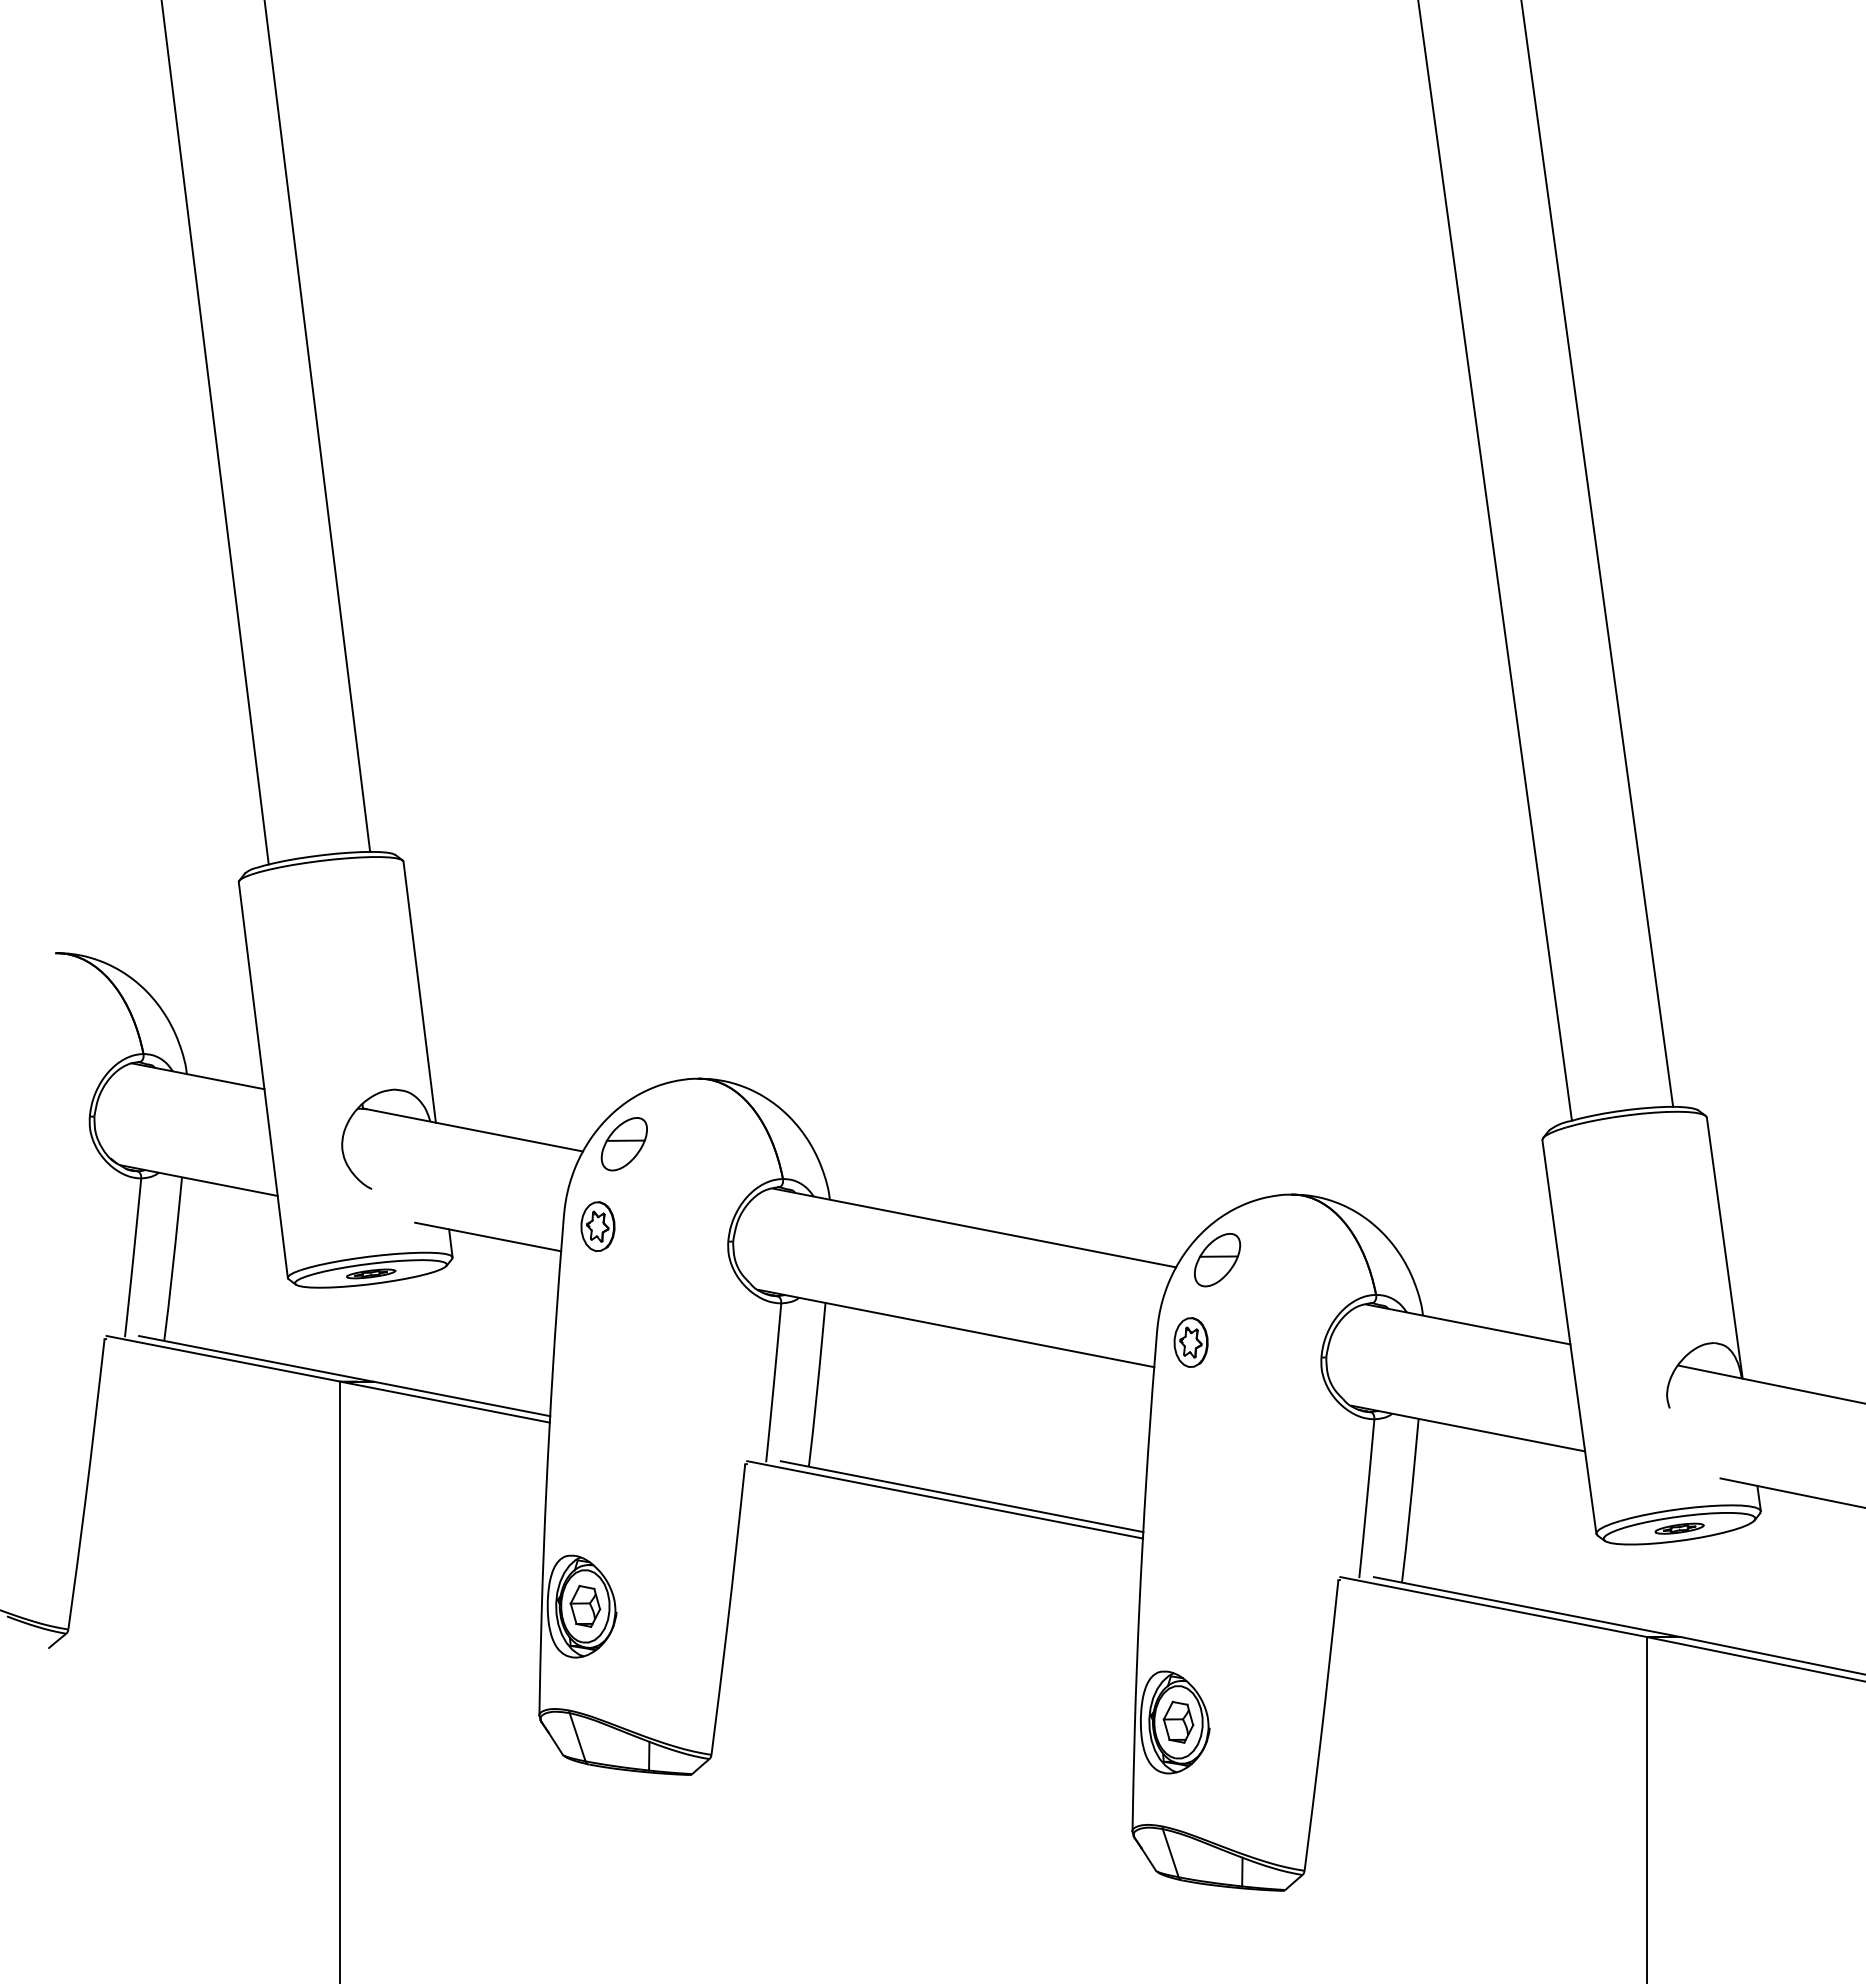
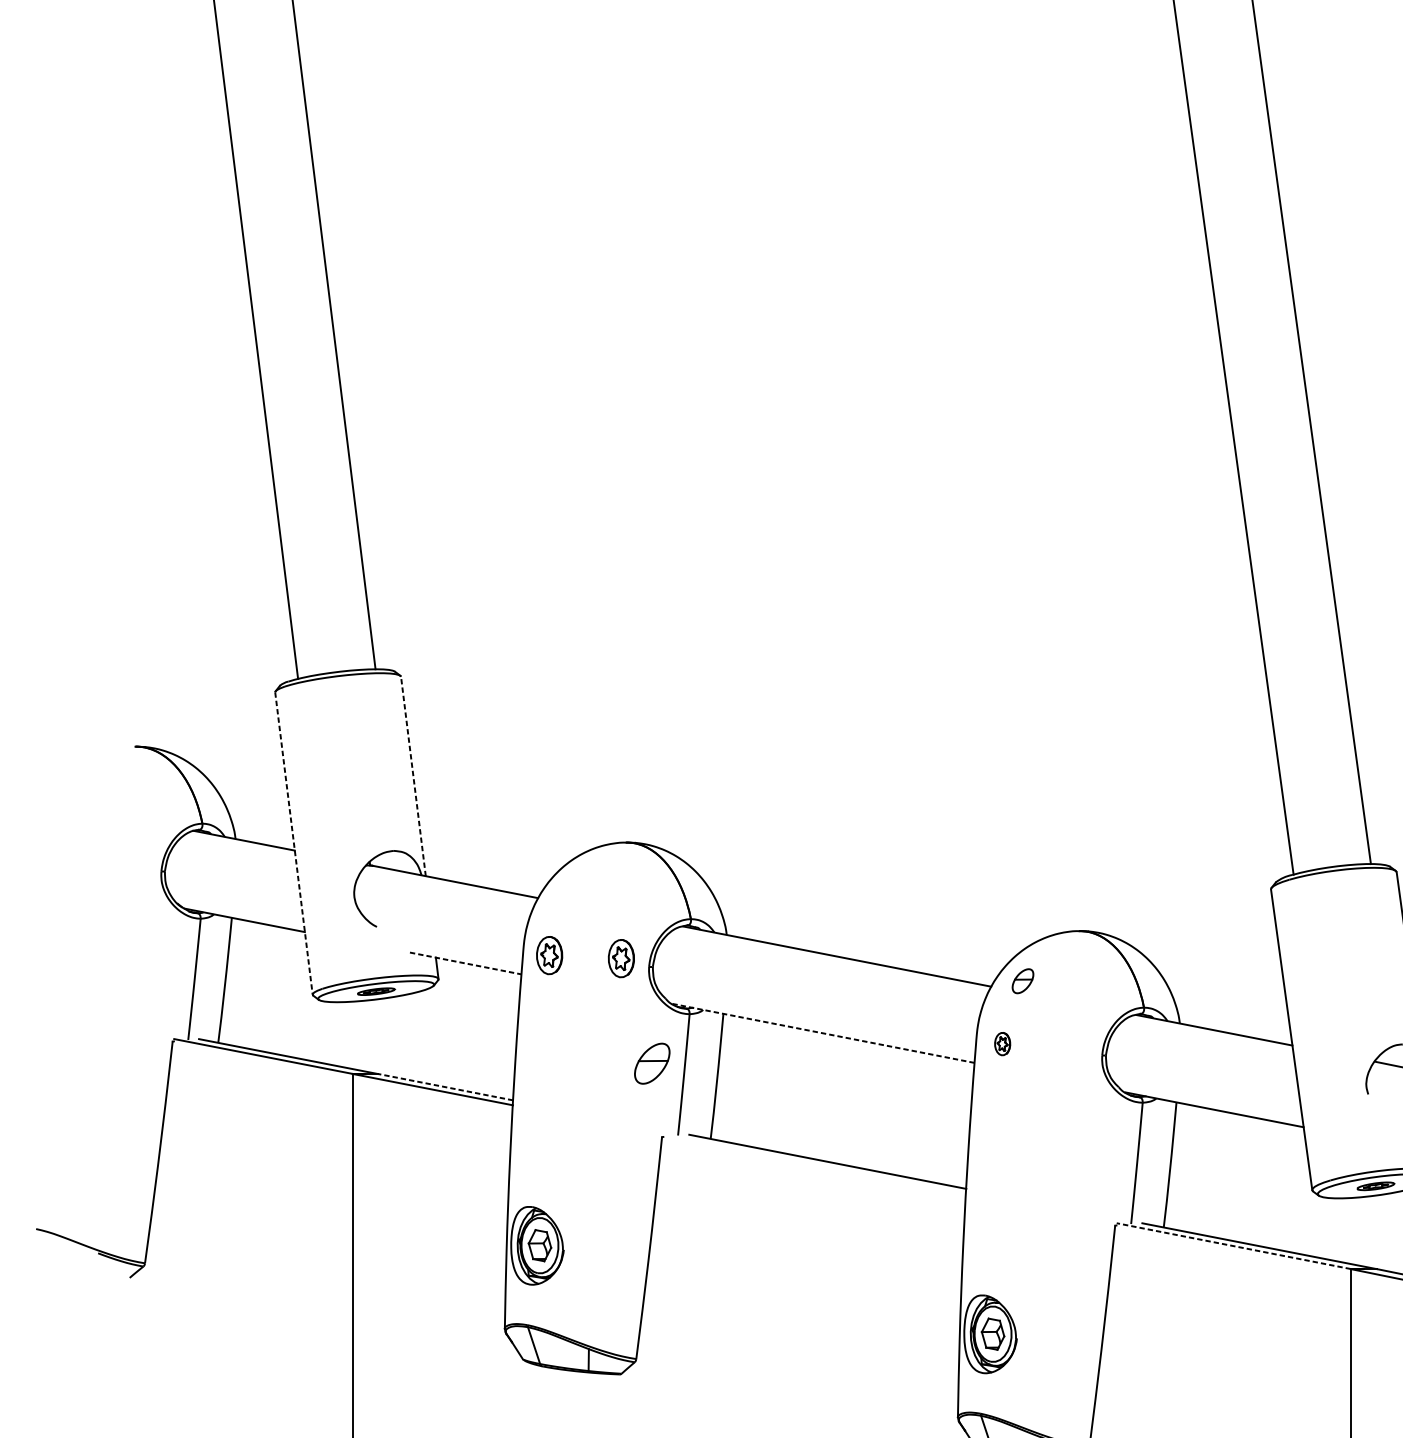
line: (419, 991) -> (413, 775), solid -> dashed
line: (263, 1080) -> (294, 843), solid -> dashed
part: (623, 1144) -> (651, 1063), moved
part: (691, 1230) -> (621, 958), added
line: (488, 1237) -> (465, 963), solid -> dashed
part: (1217, 1260) -> (1022, 981), size x0.6
line: (956, 1328) -> (823, 1033), solid -> dashed
part: (1190, 1342) -> (1002, 1044), size x0.6
line: (461, 1398) -> (445, 1086), solid -> dashed
line: (945, 1499) -> (815, 1163), removed
line: (1493, 1606) -> (1233, 1245), solid -> dashed

